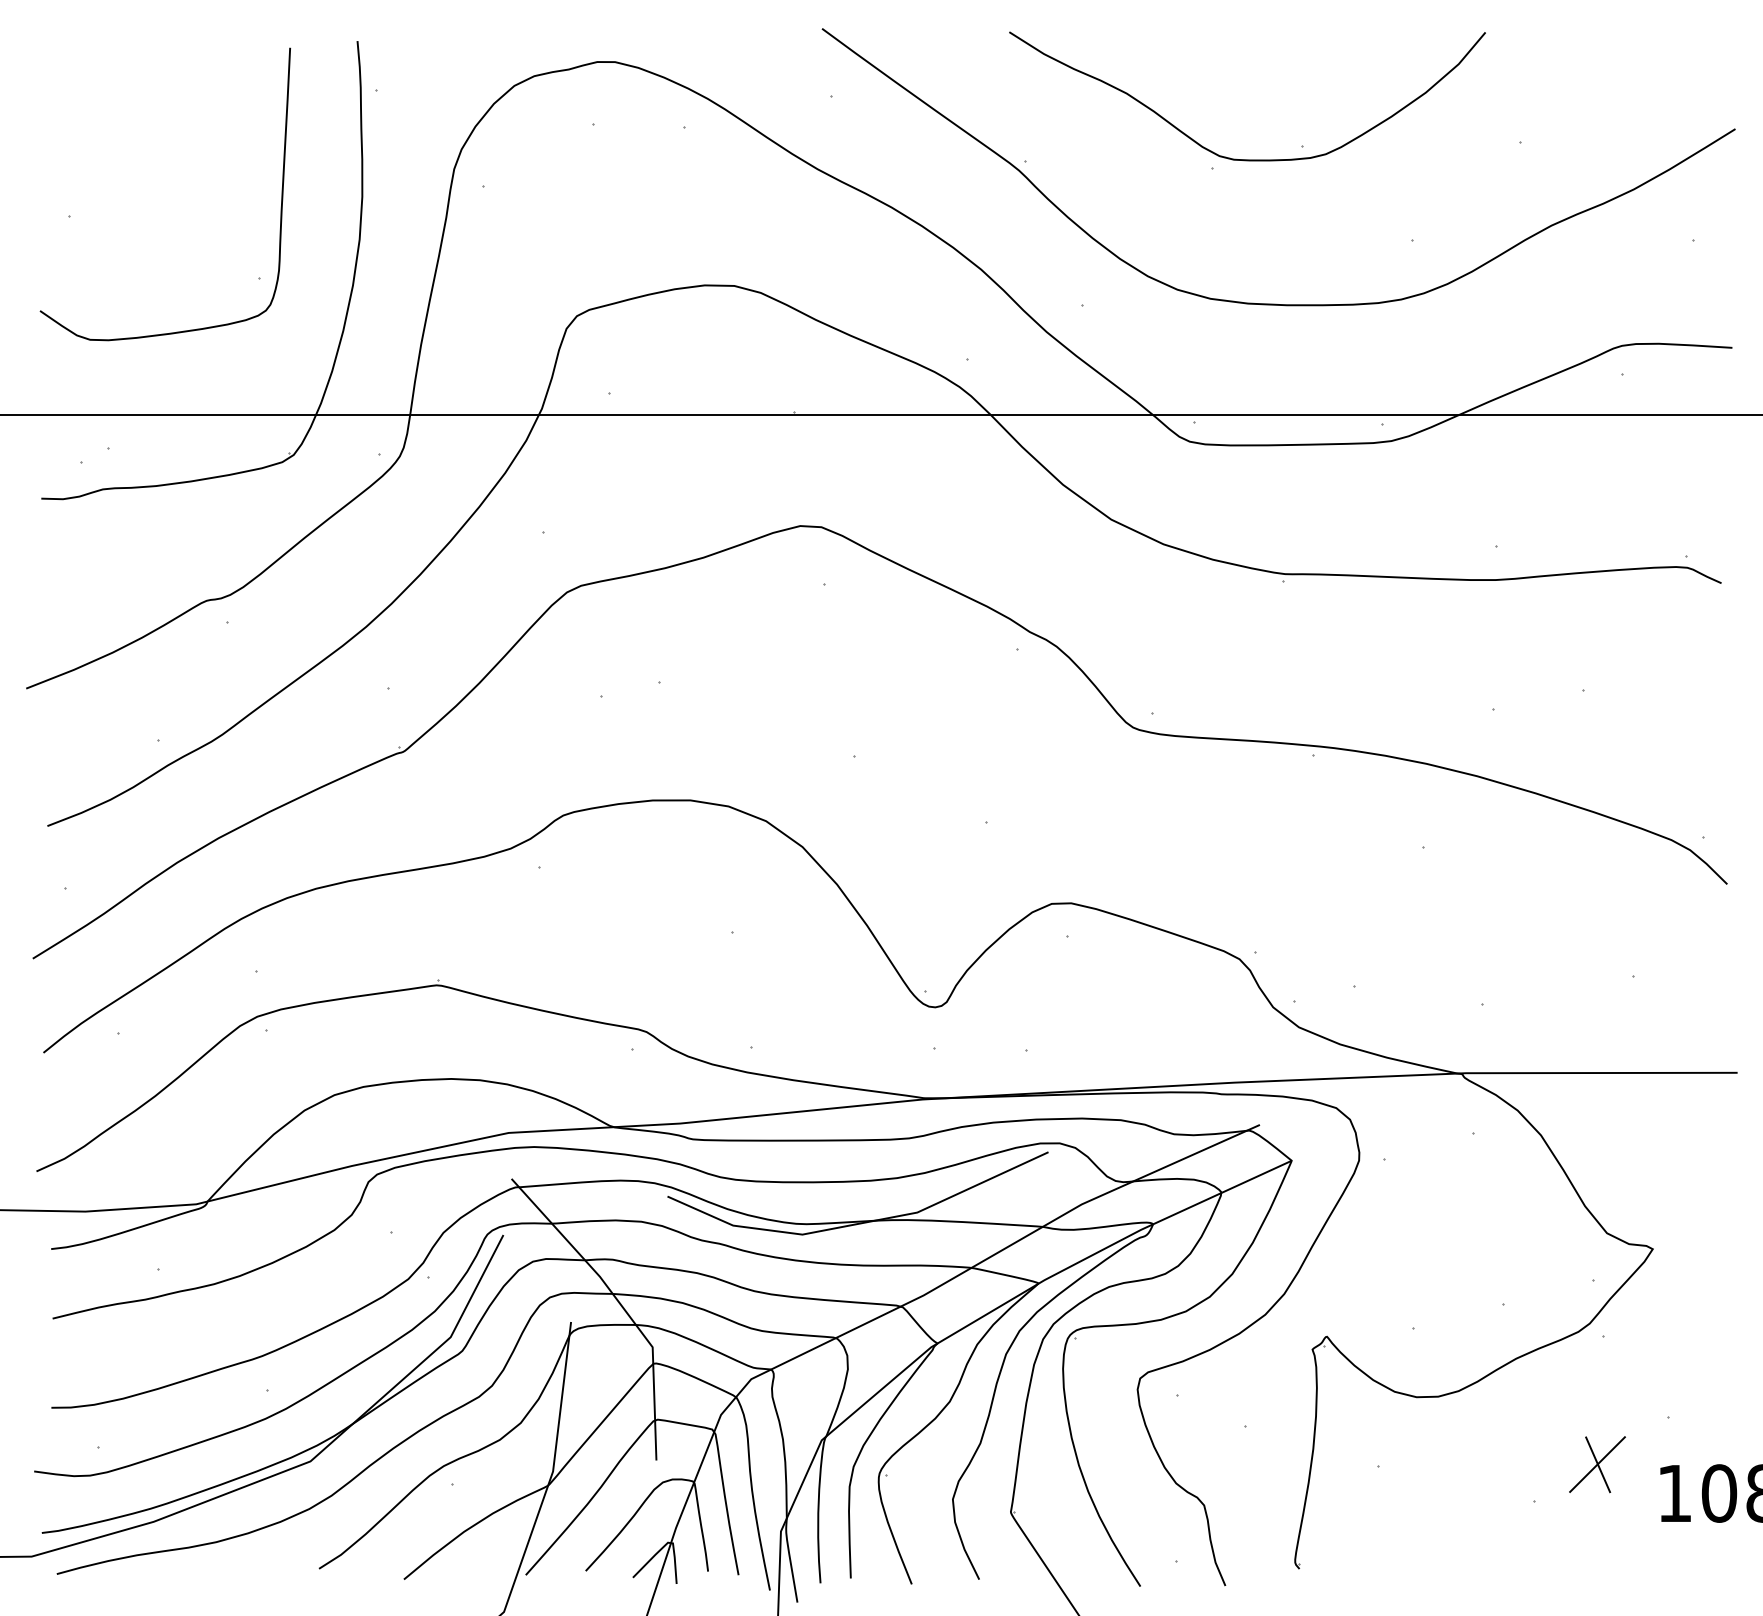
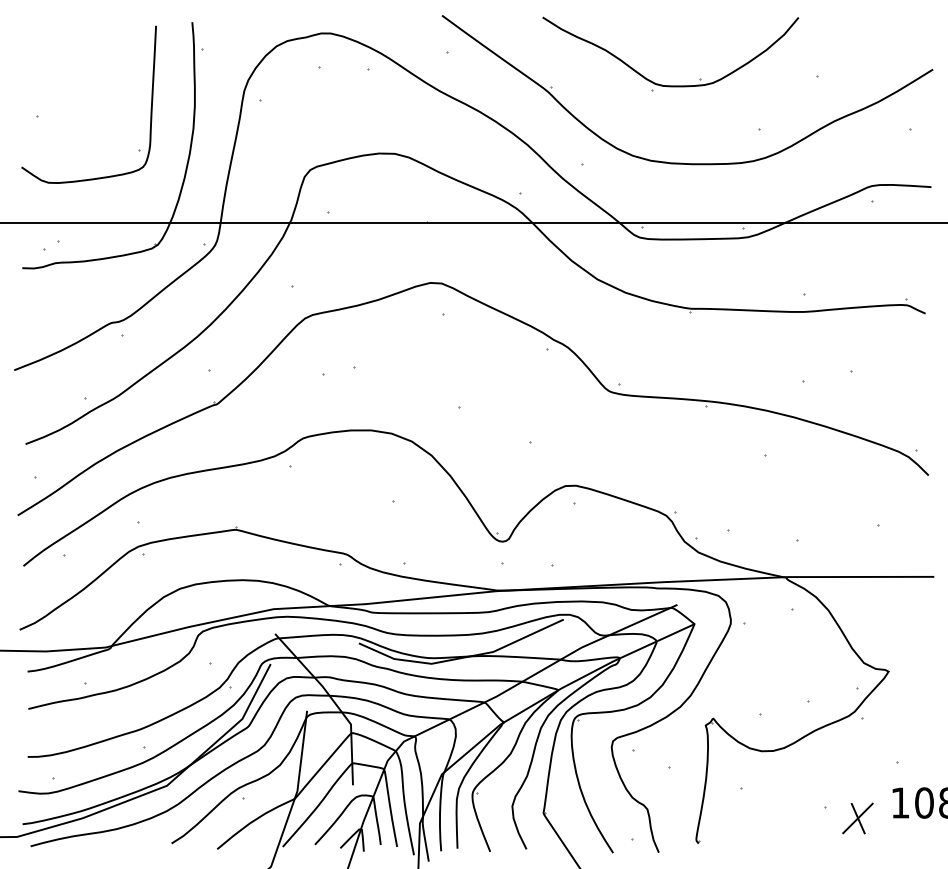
part: (1596, 1464) -> (857, 818), moved

